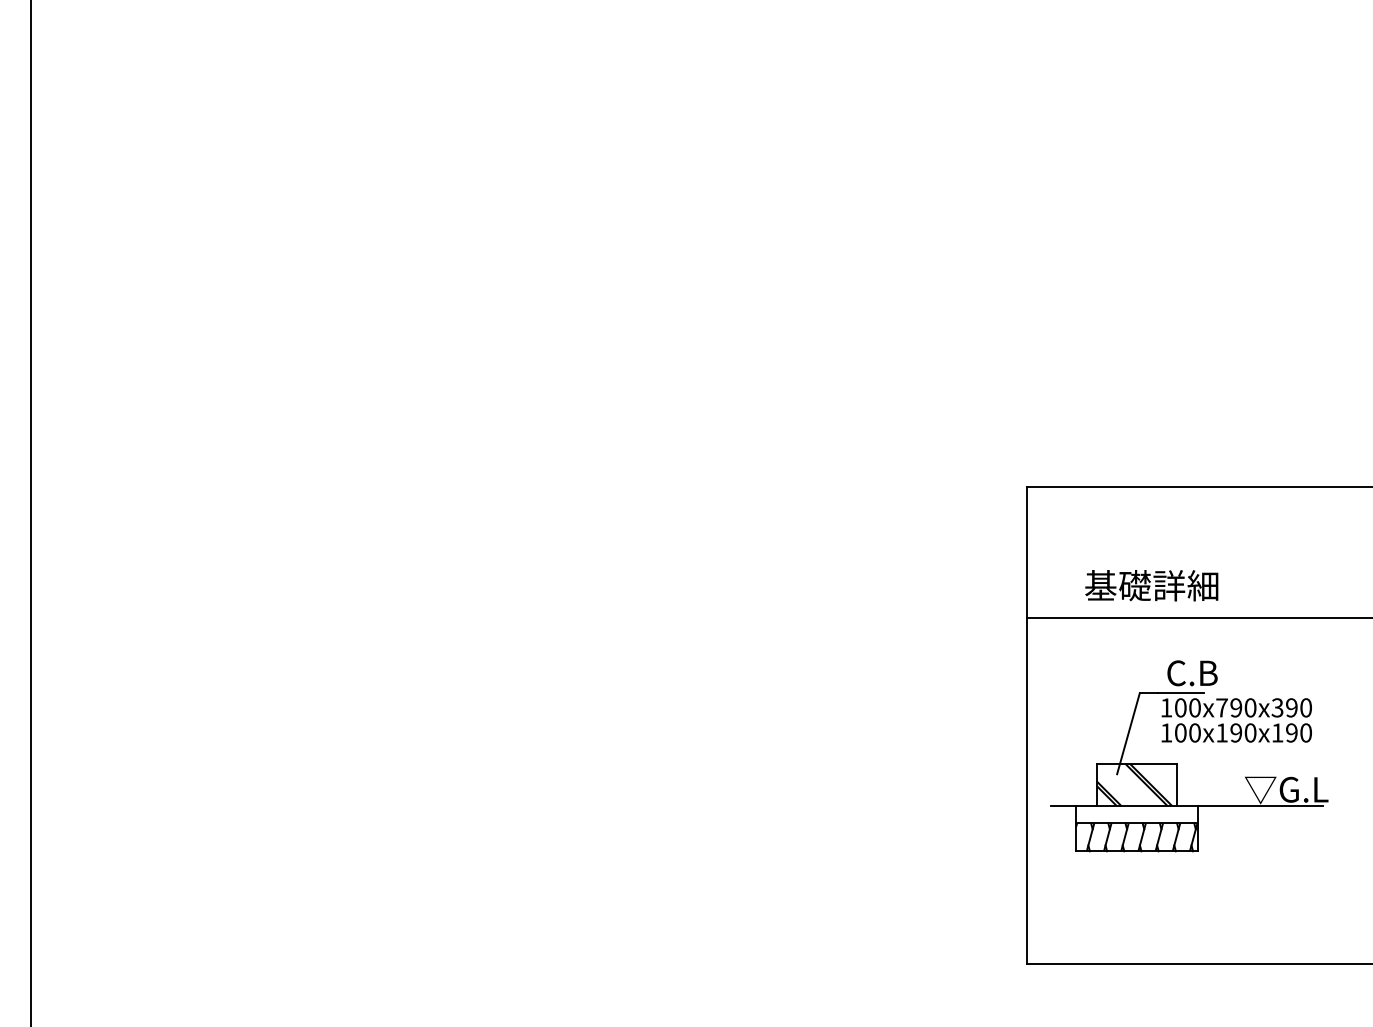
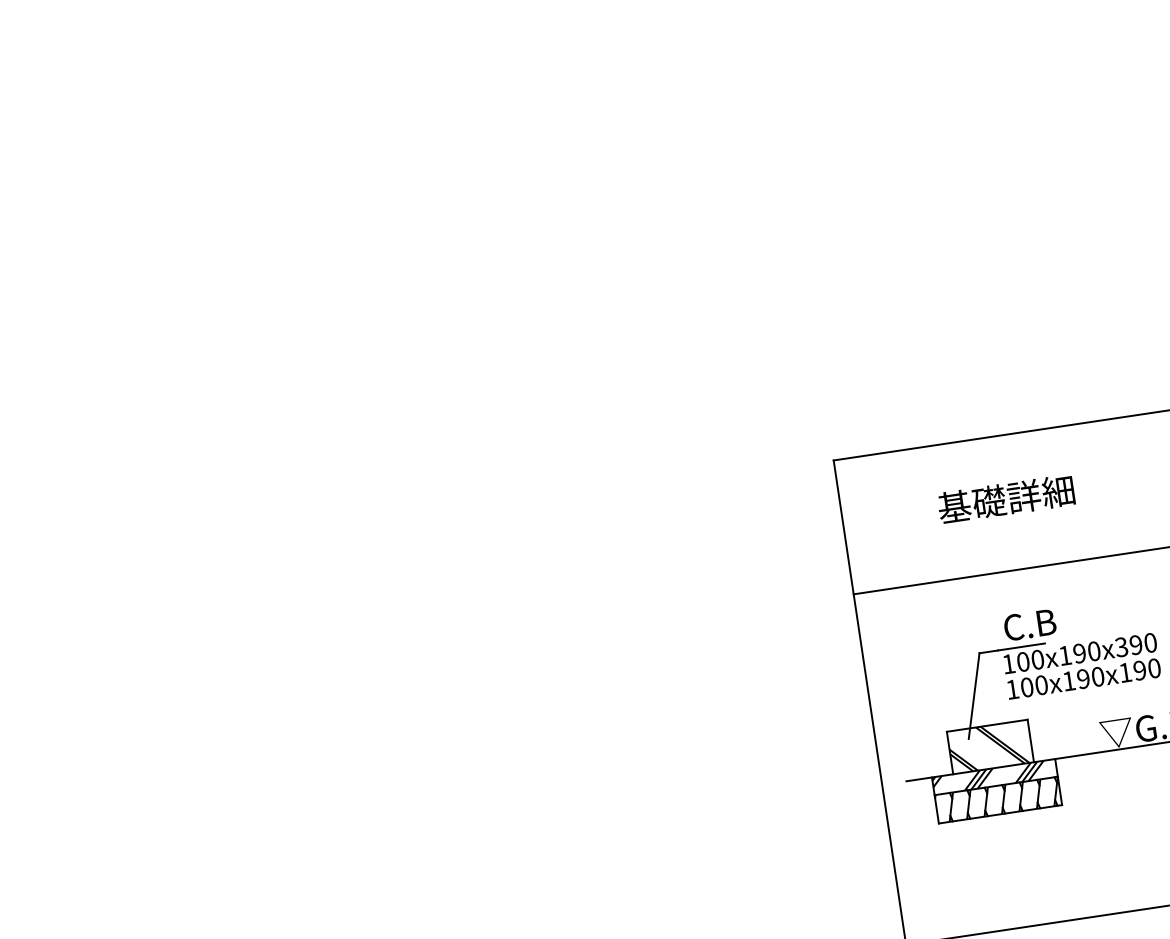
text: (1151, 585) -> (1005, 499), moved
text: (1221, 707) -> (1064, 655), 100x790x390 -> 100x190x390
hatch: (1131, 814) -> (989, 777), added

